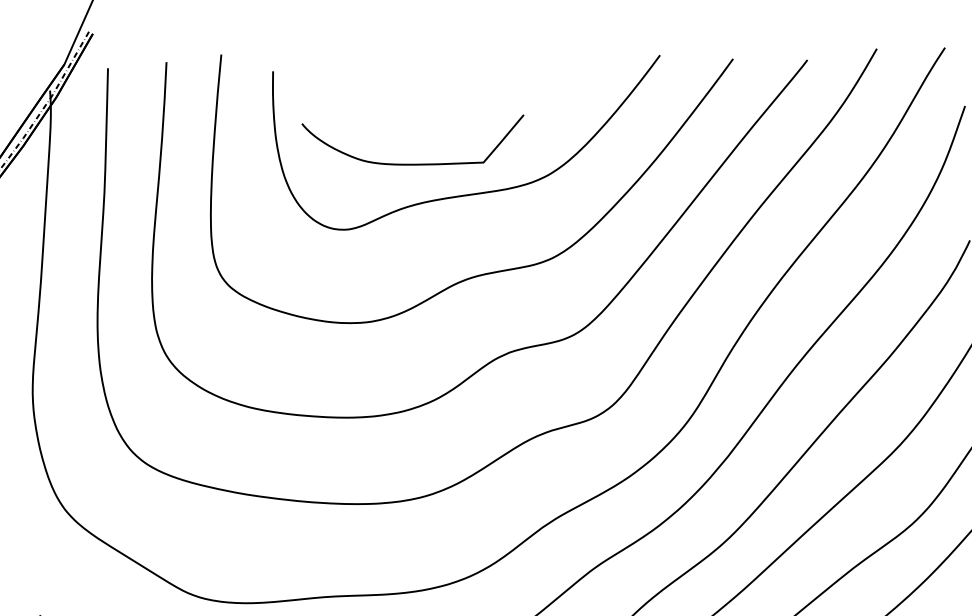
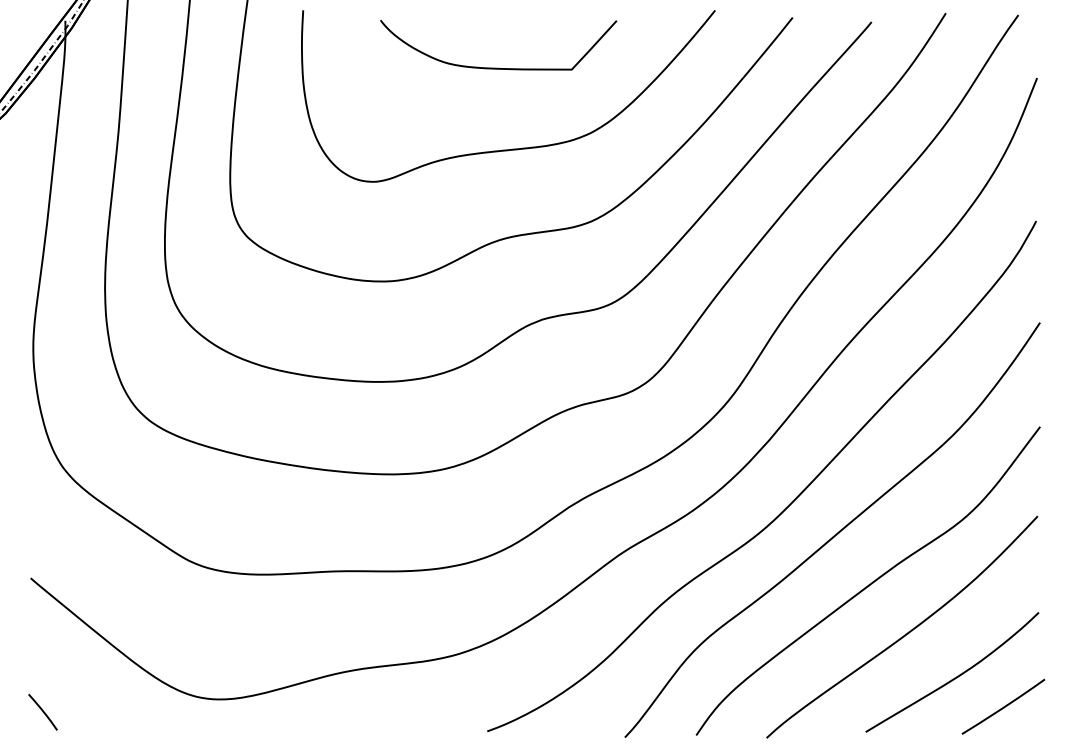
curve: (414, 163) -> (498, 67), moved

